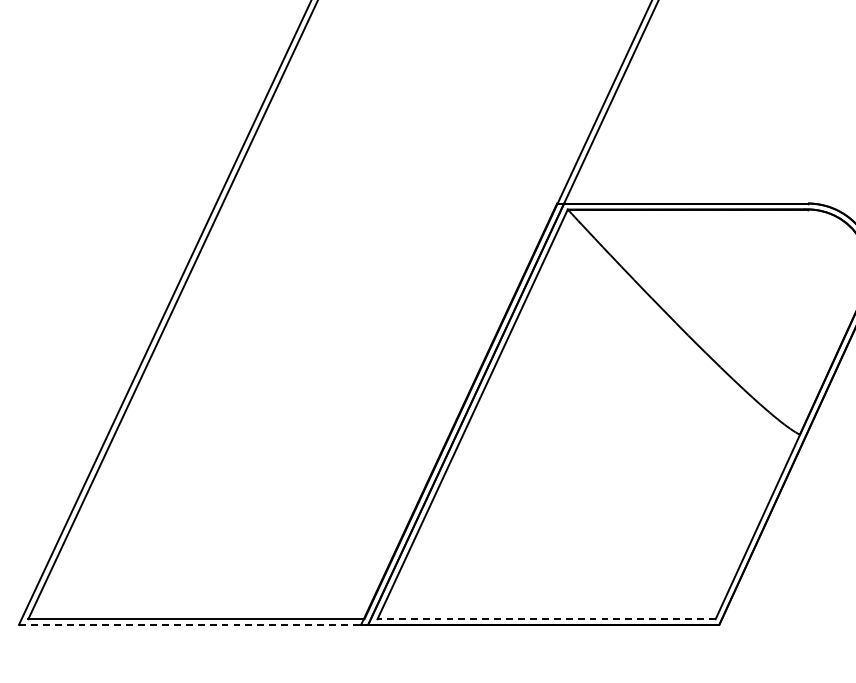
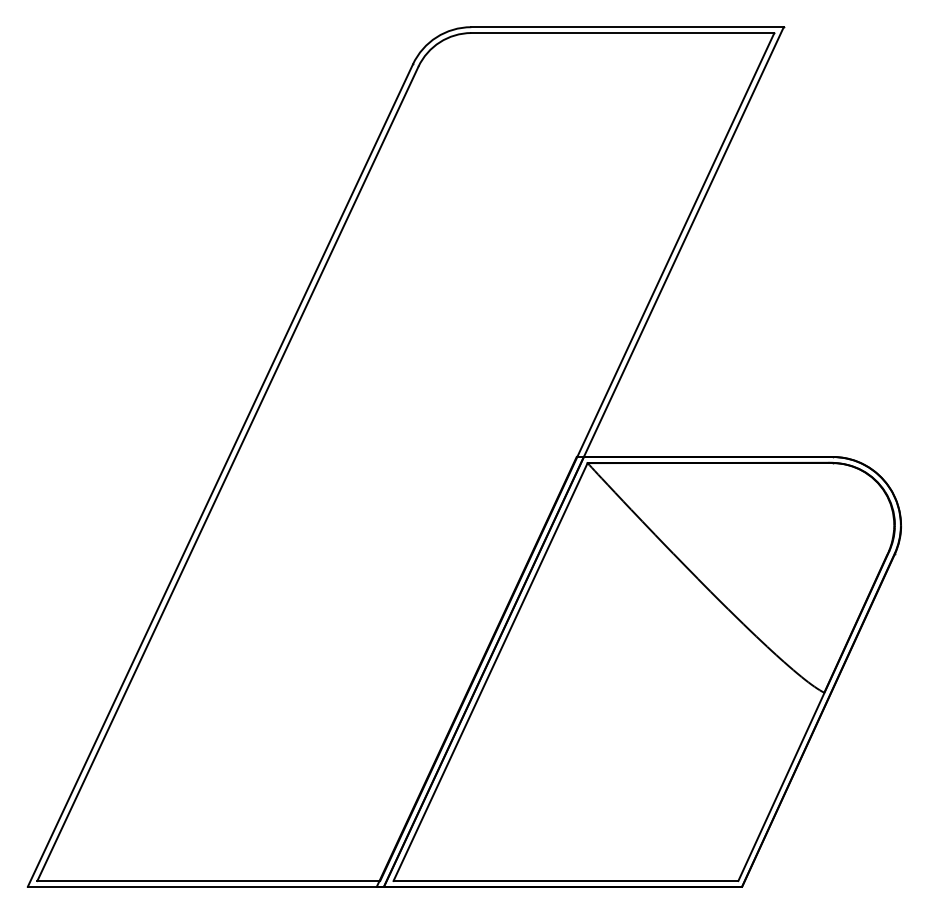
line: (546, 619) -> (565, 881), dashed -> solid
line: (194, 624) -> (206, 886), dashed -> solid

